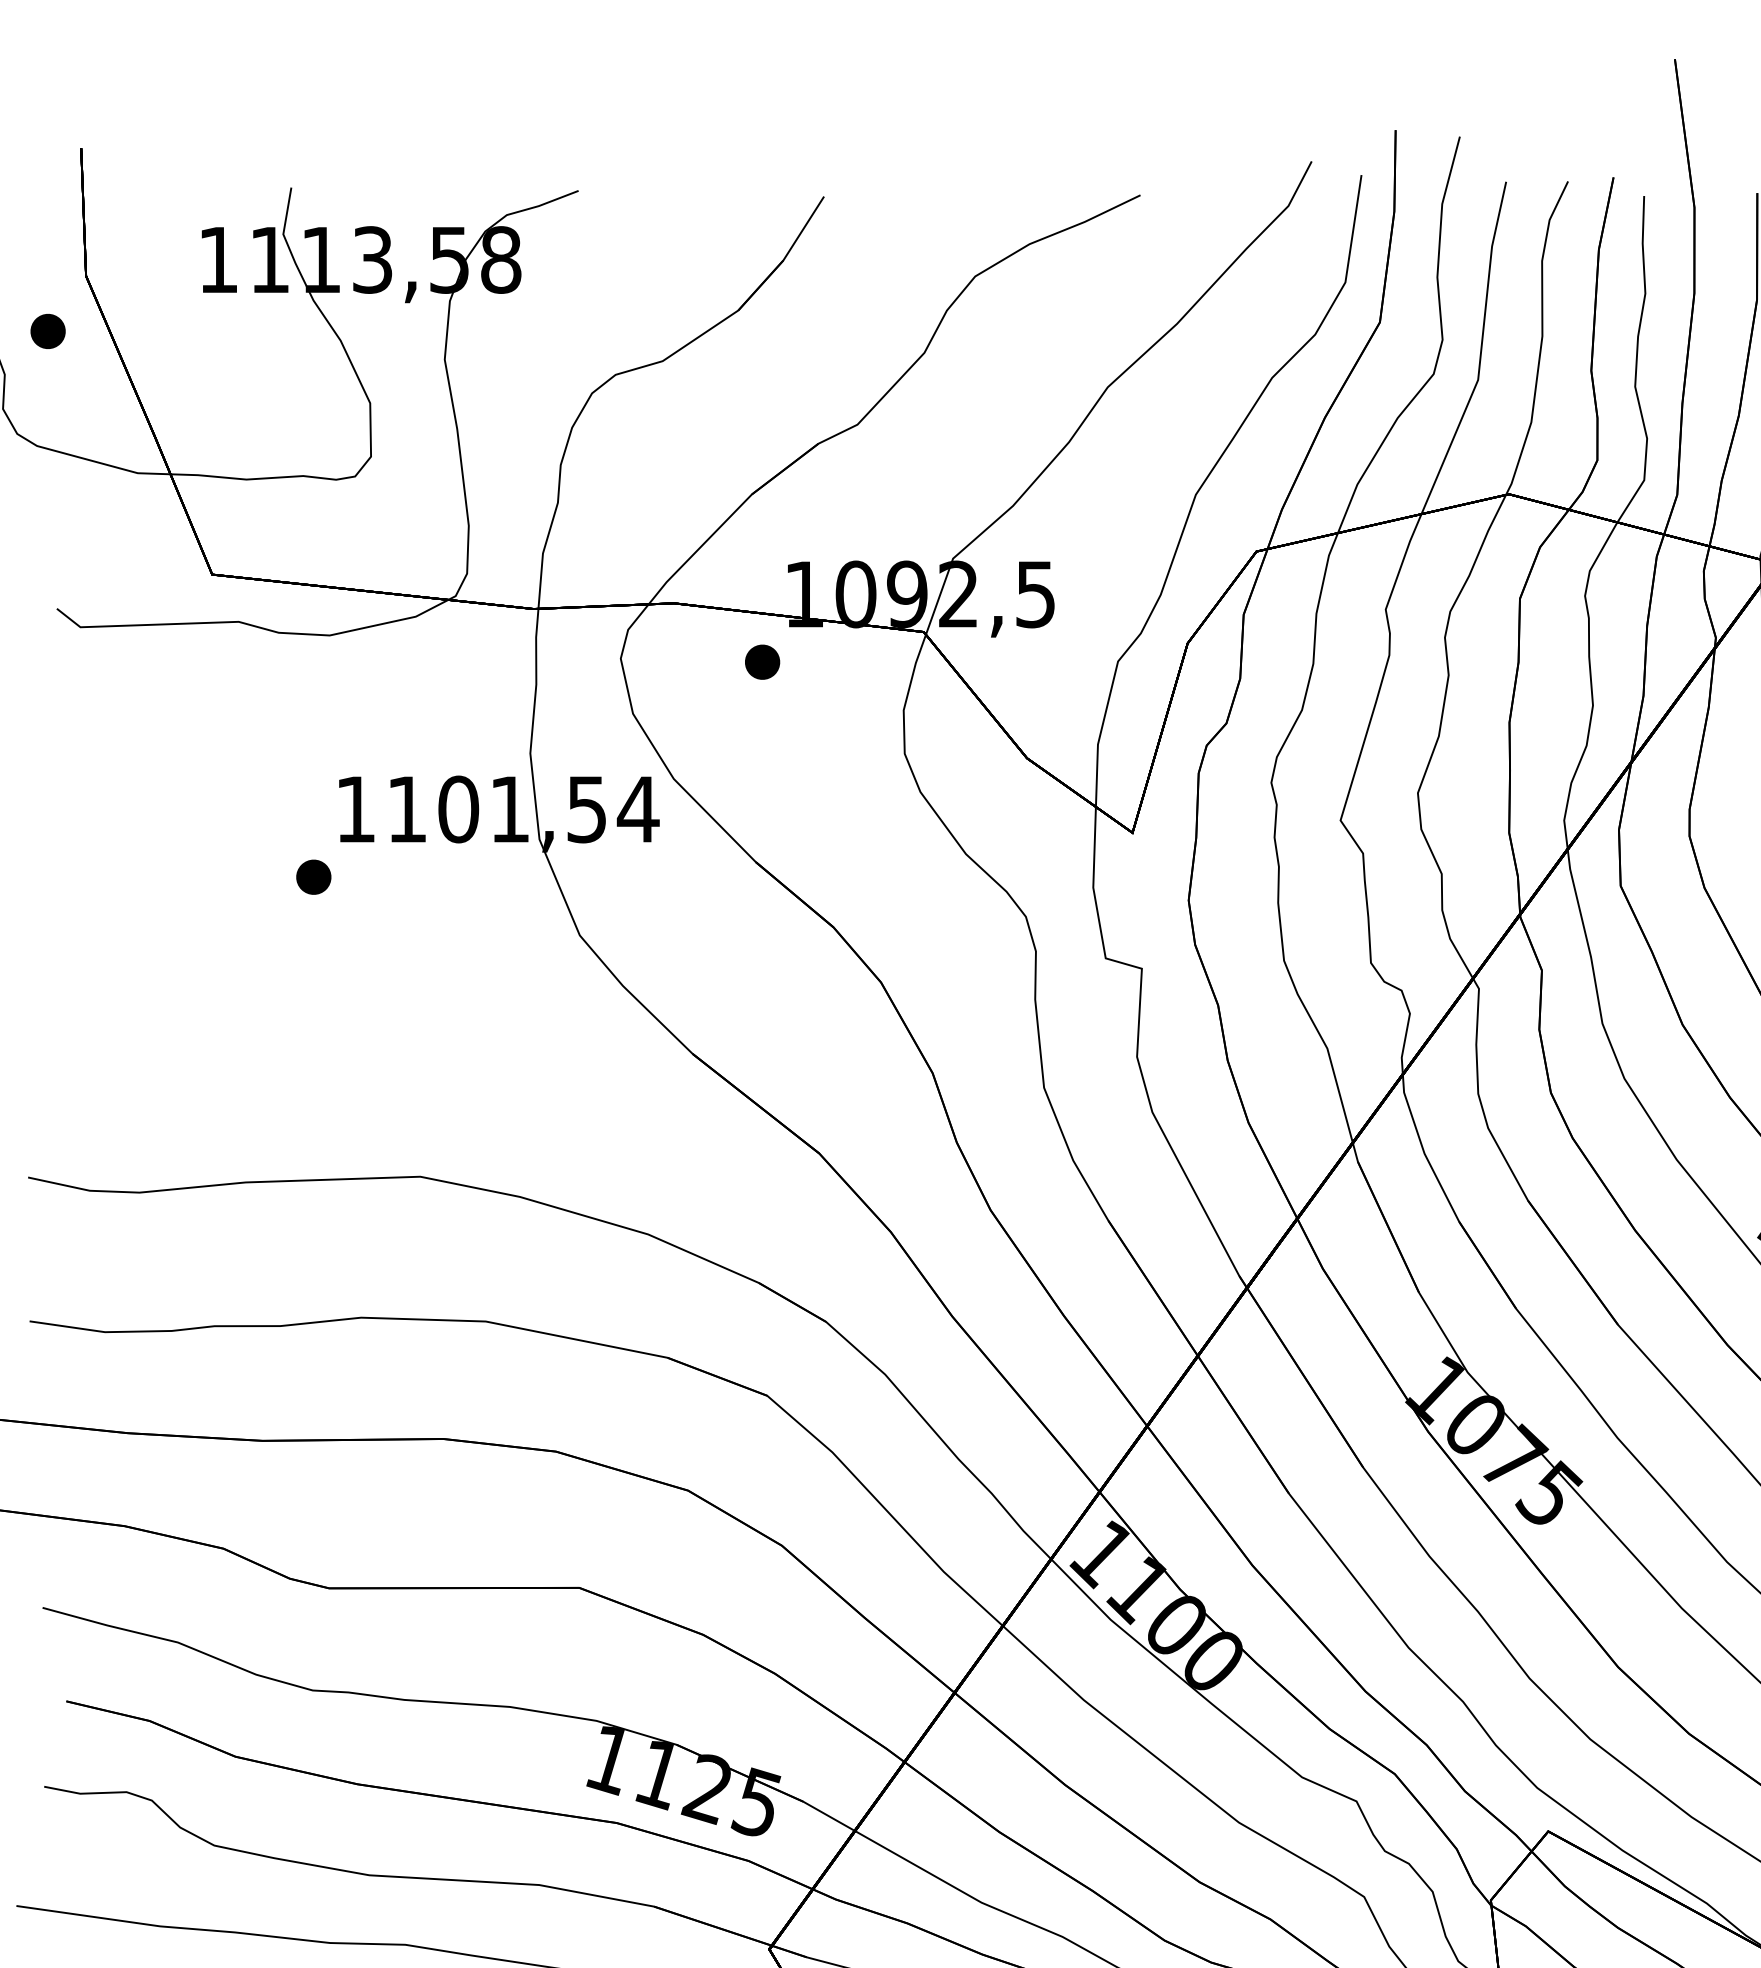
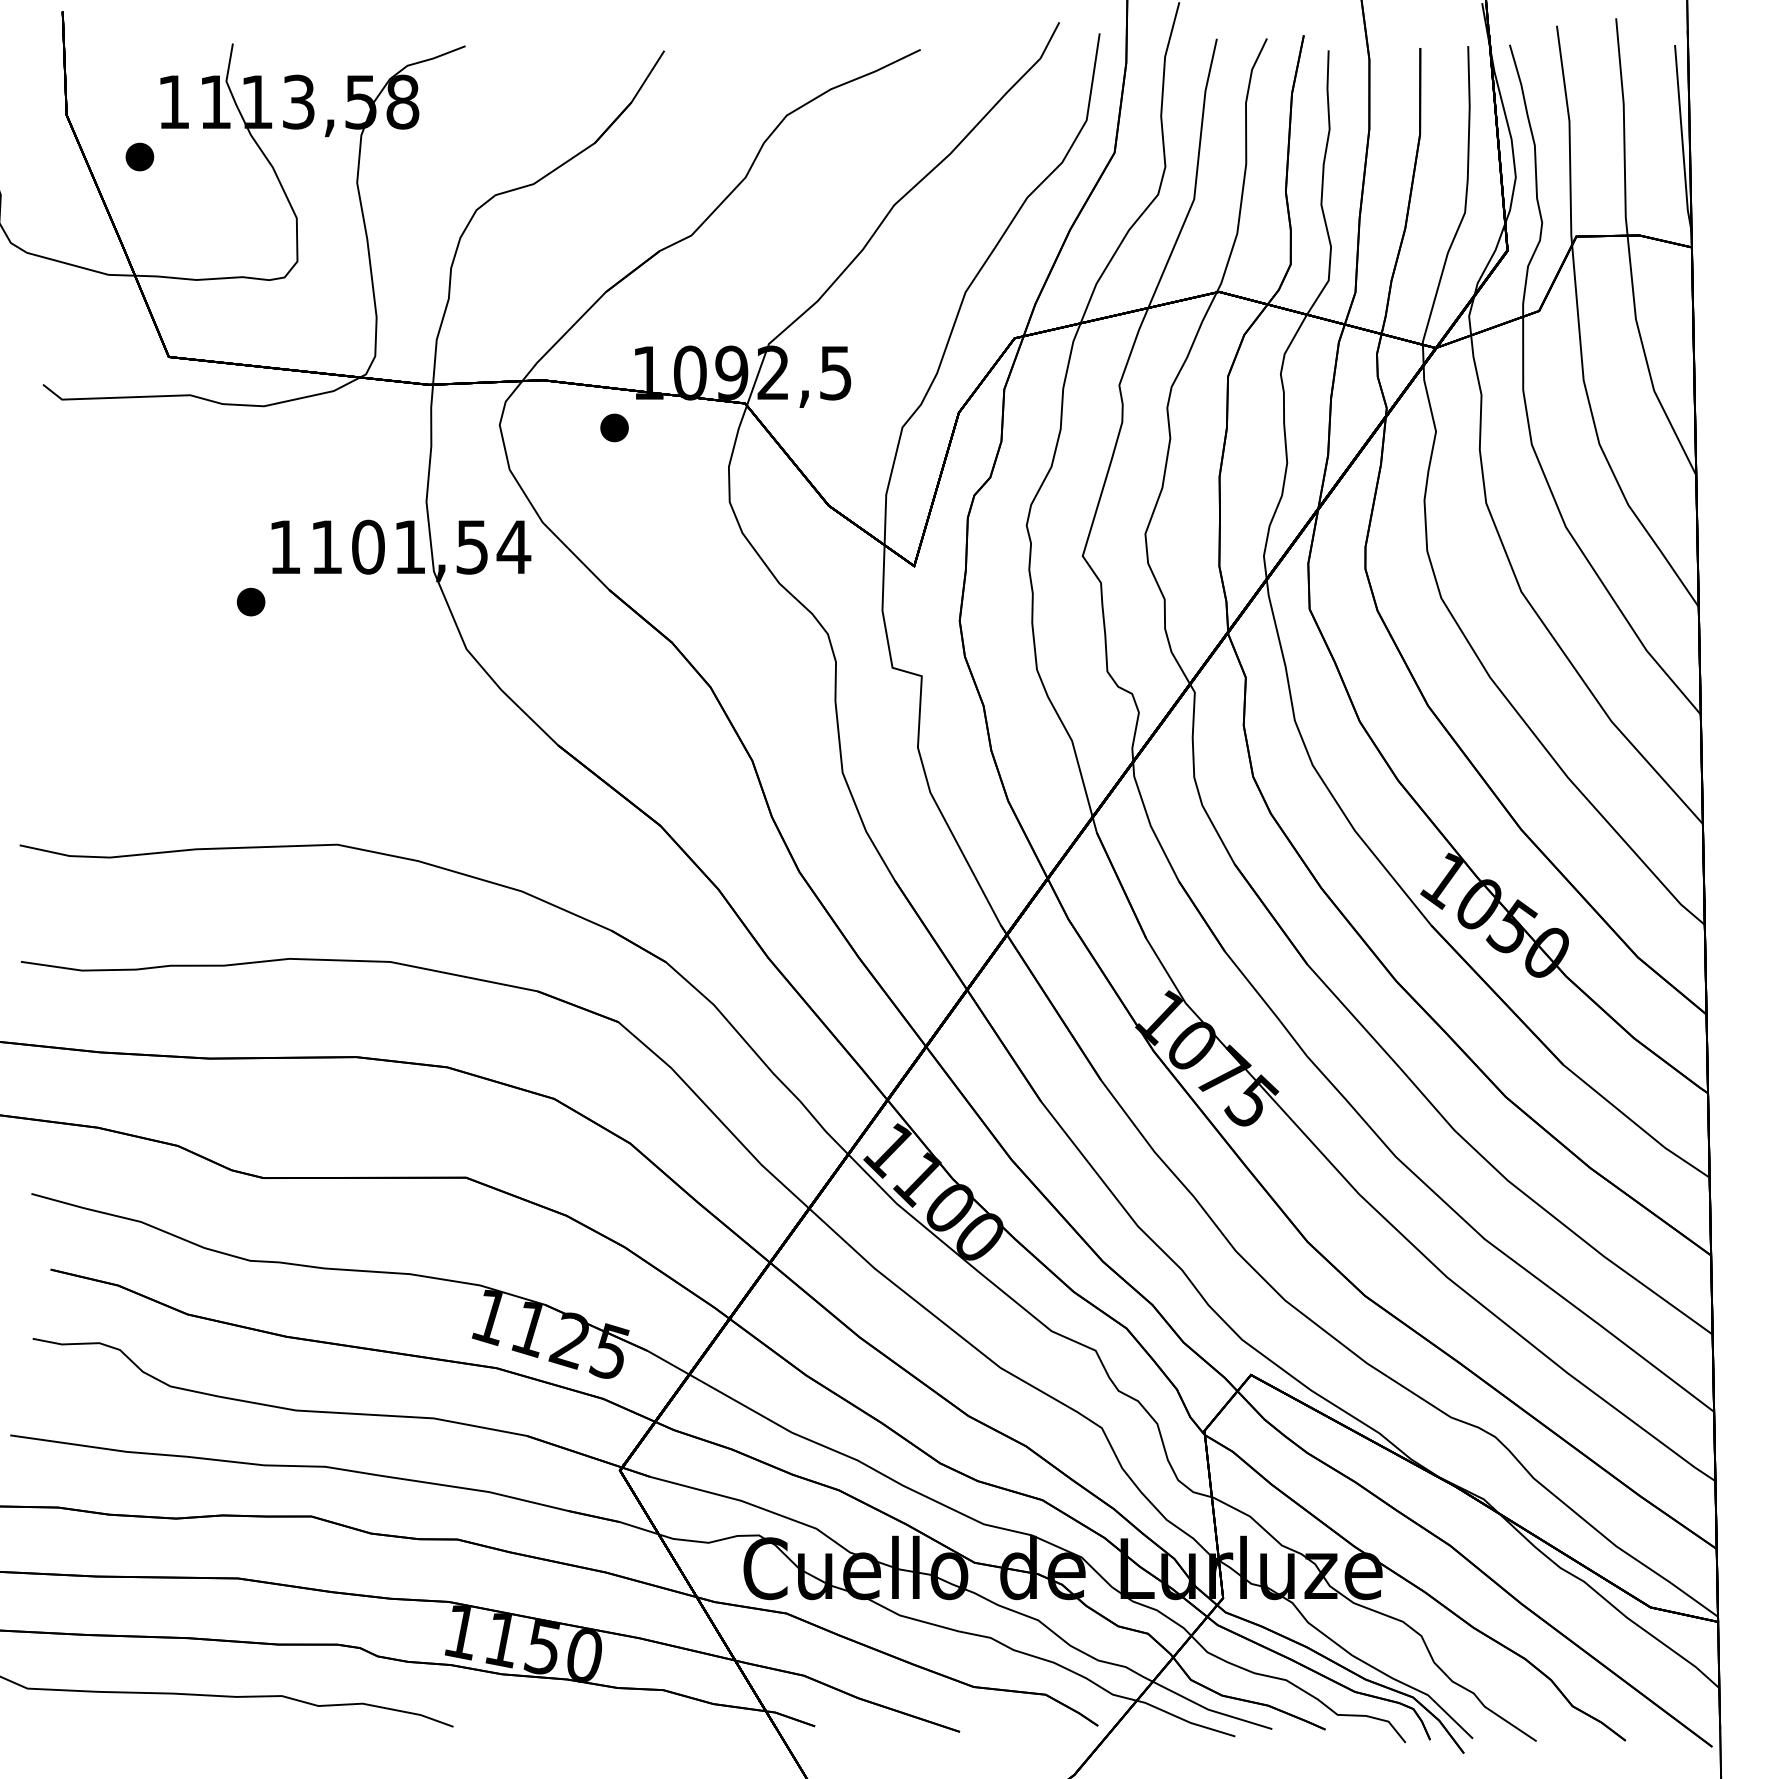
part: (47, 330) -> (139, 156), moved

